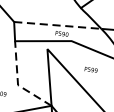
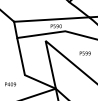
line: (57, 25) -> (51, 19), dashed -> solid
line: (17, 83) -> (24, 73), dashed -> solid

